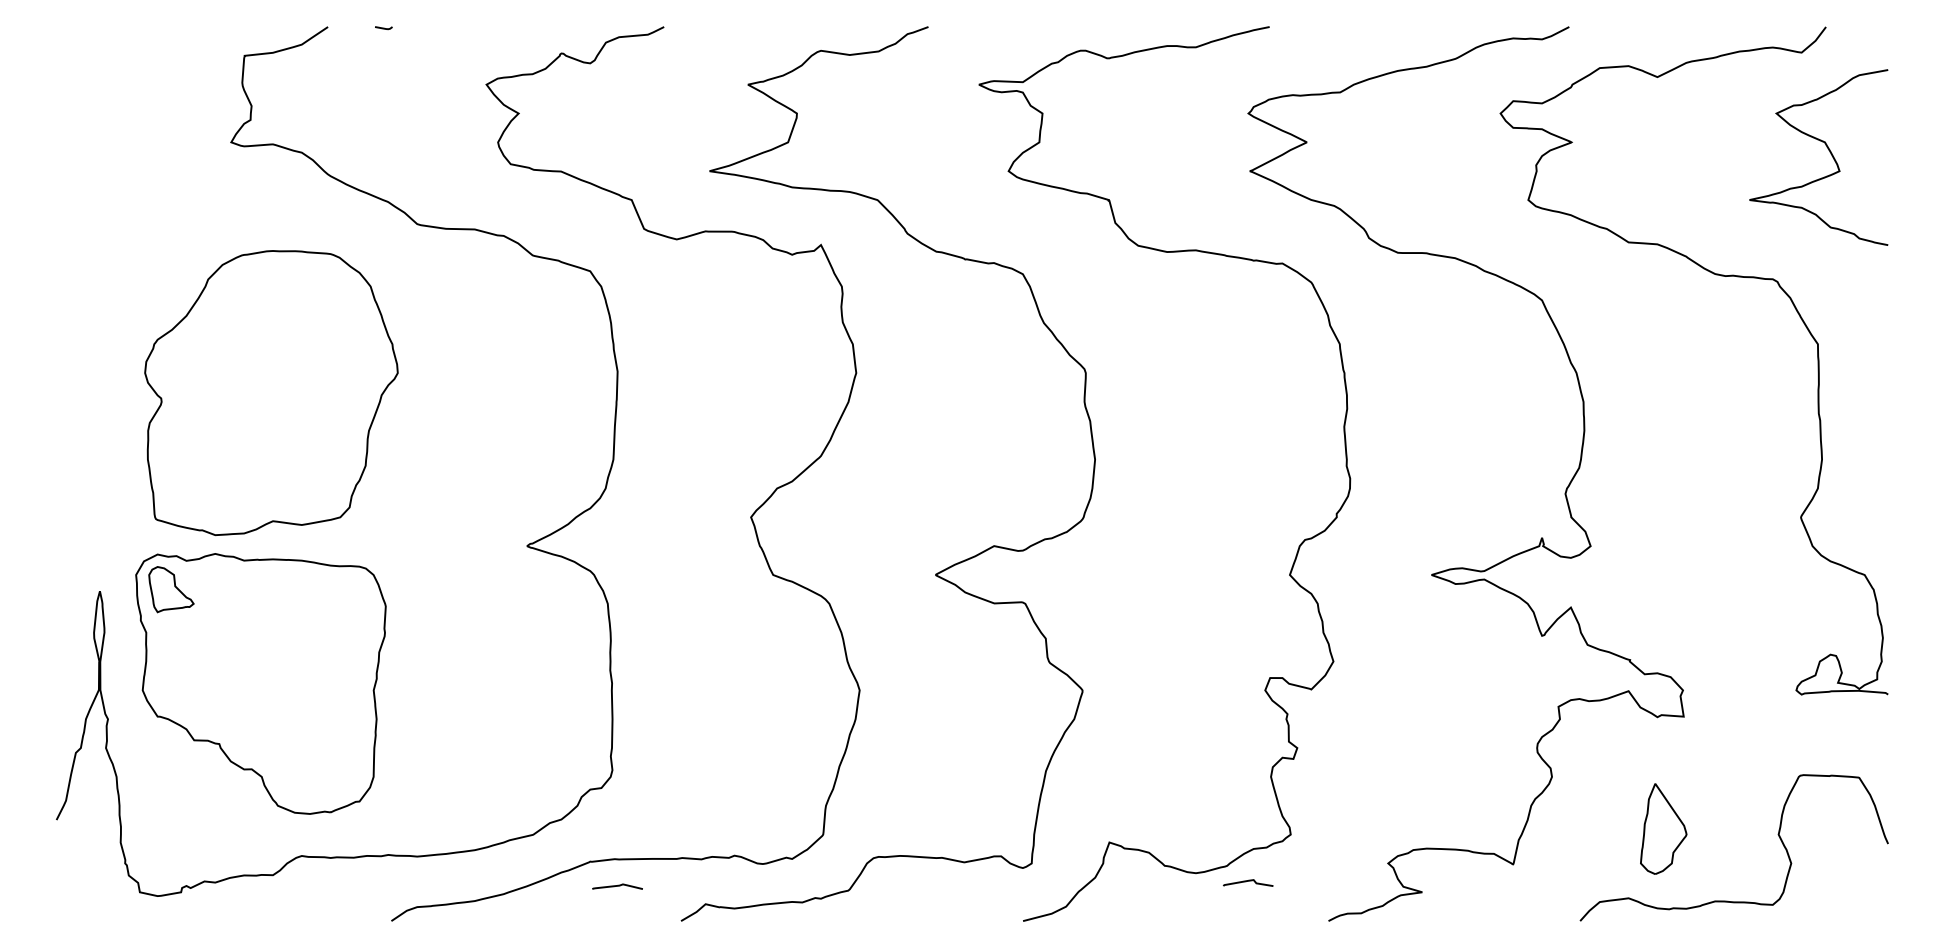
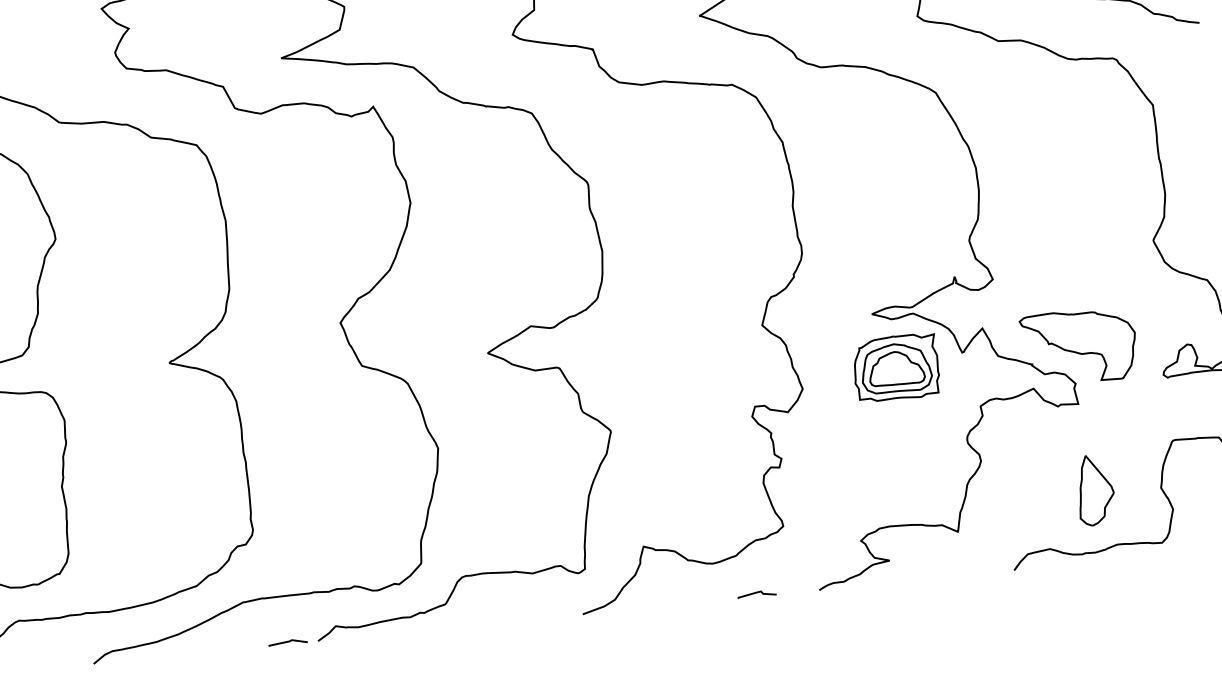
part: (1692, 643) -> (1079, 346), added
part: (1455, 646) -> (896, 367), added
part: (1663, 828) -> (1095, 489), moved
curve: (1248, 881) -> (757, 593), moved
curve: (617, 886) -> (287, 642), moved

